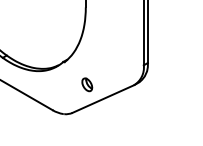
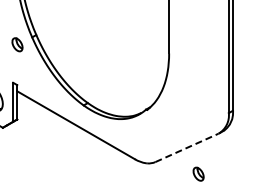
part: (87, 84) -> (198, 173), moved
line: (102, 98) -> (186, 147), solid -> dashed

